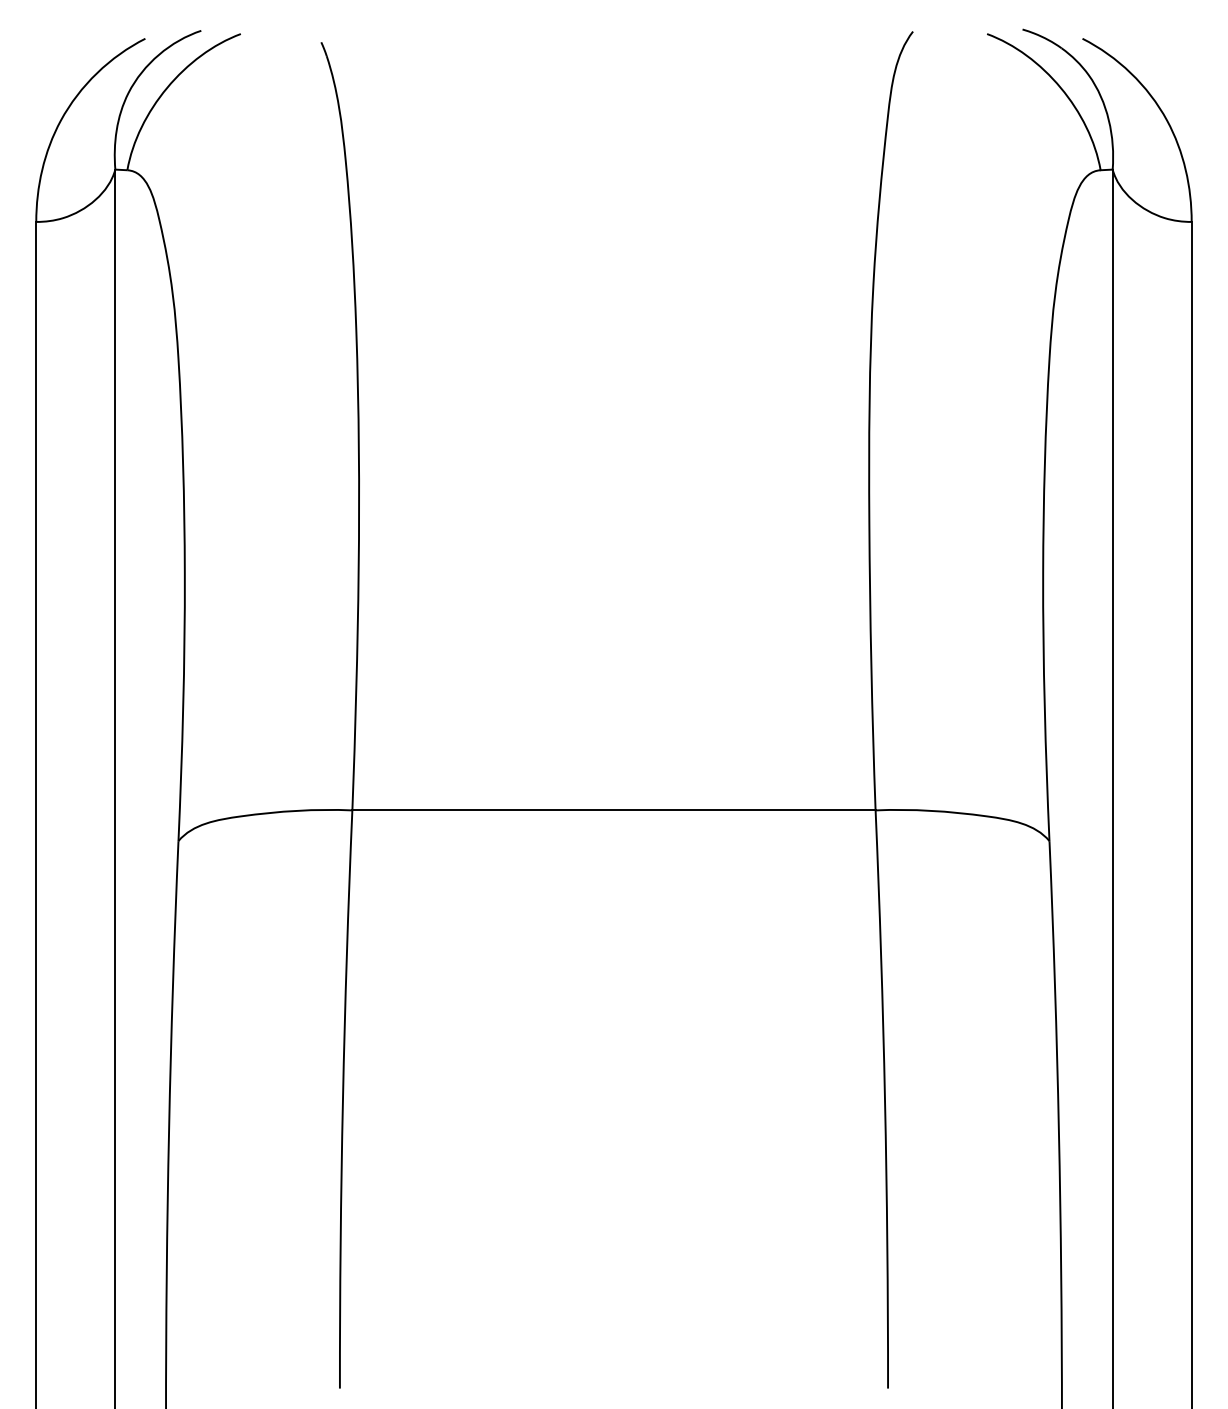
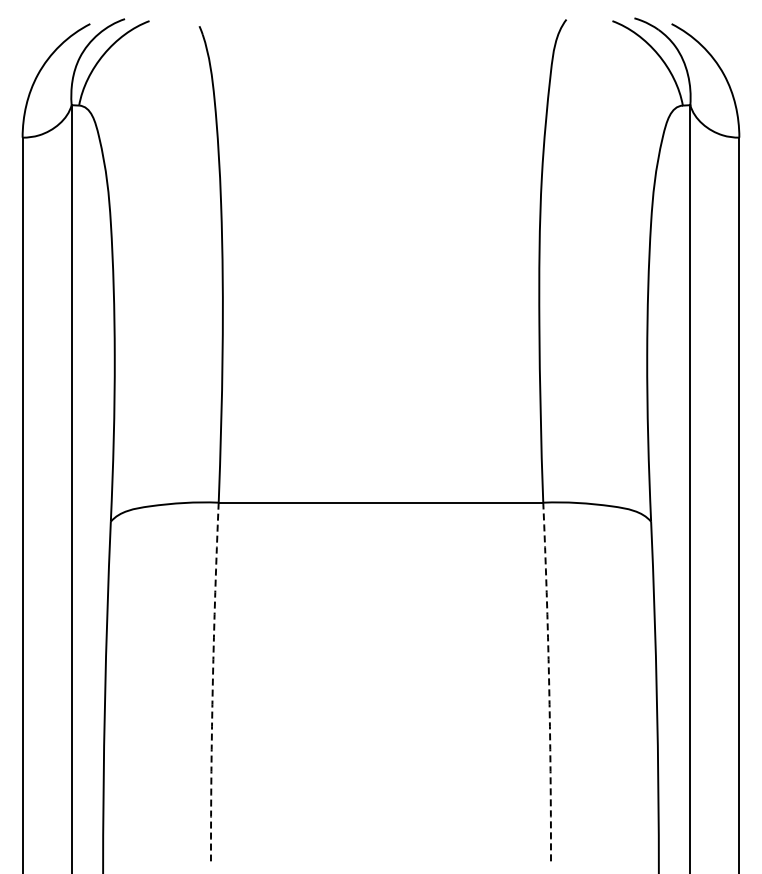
arc: (342, 1098) -> (212, 681), solid -> dashed
arc: (885, 1098) -> (549, 681), solid -> dashed

